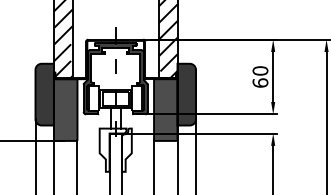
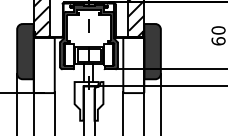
fill: (65, 109) -> (44, 64), removed
fill: (165, 109) -> (133, 64), removed

